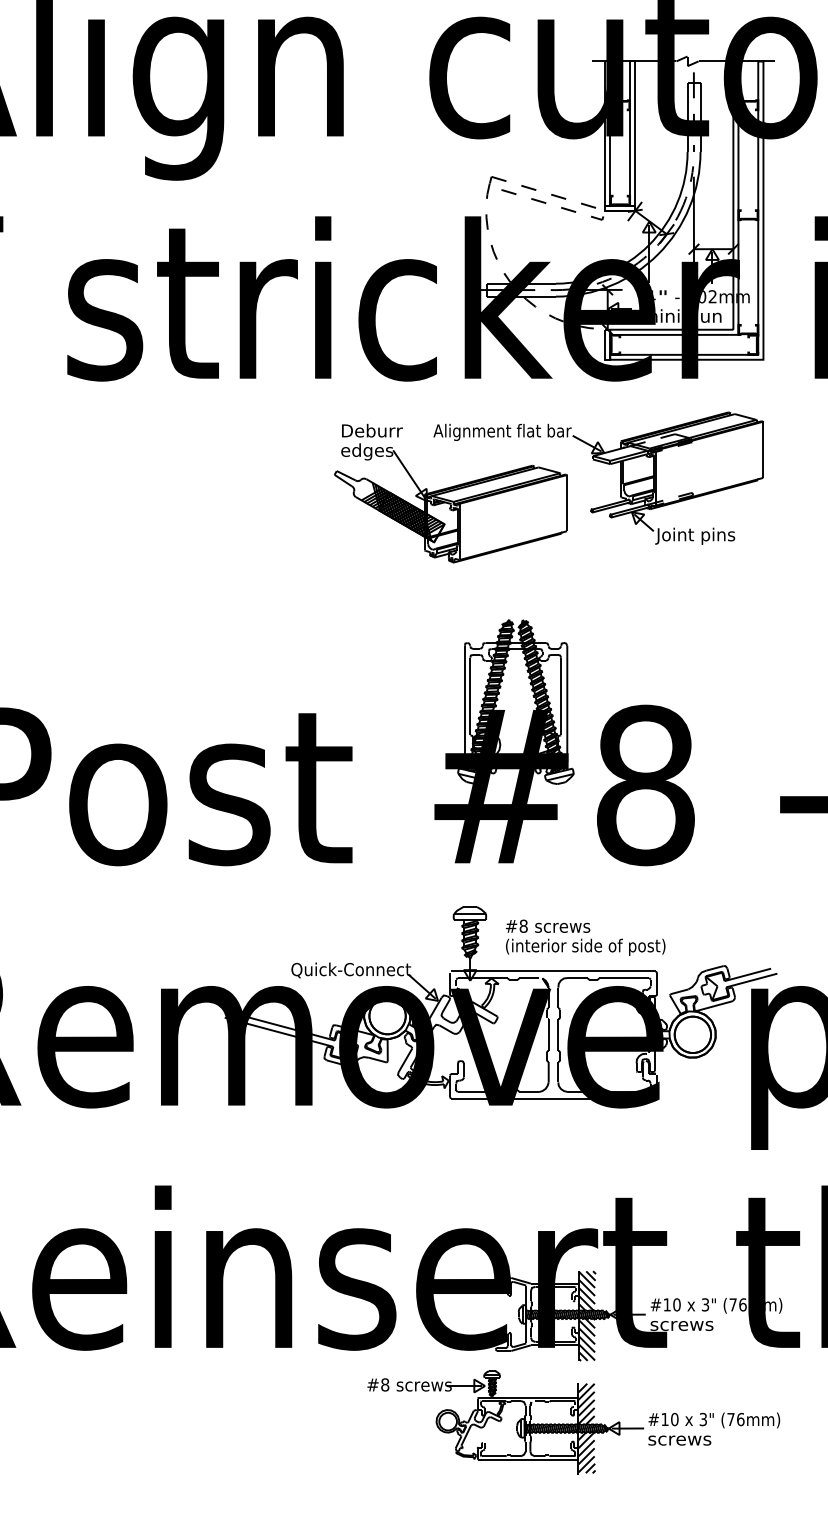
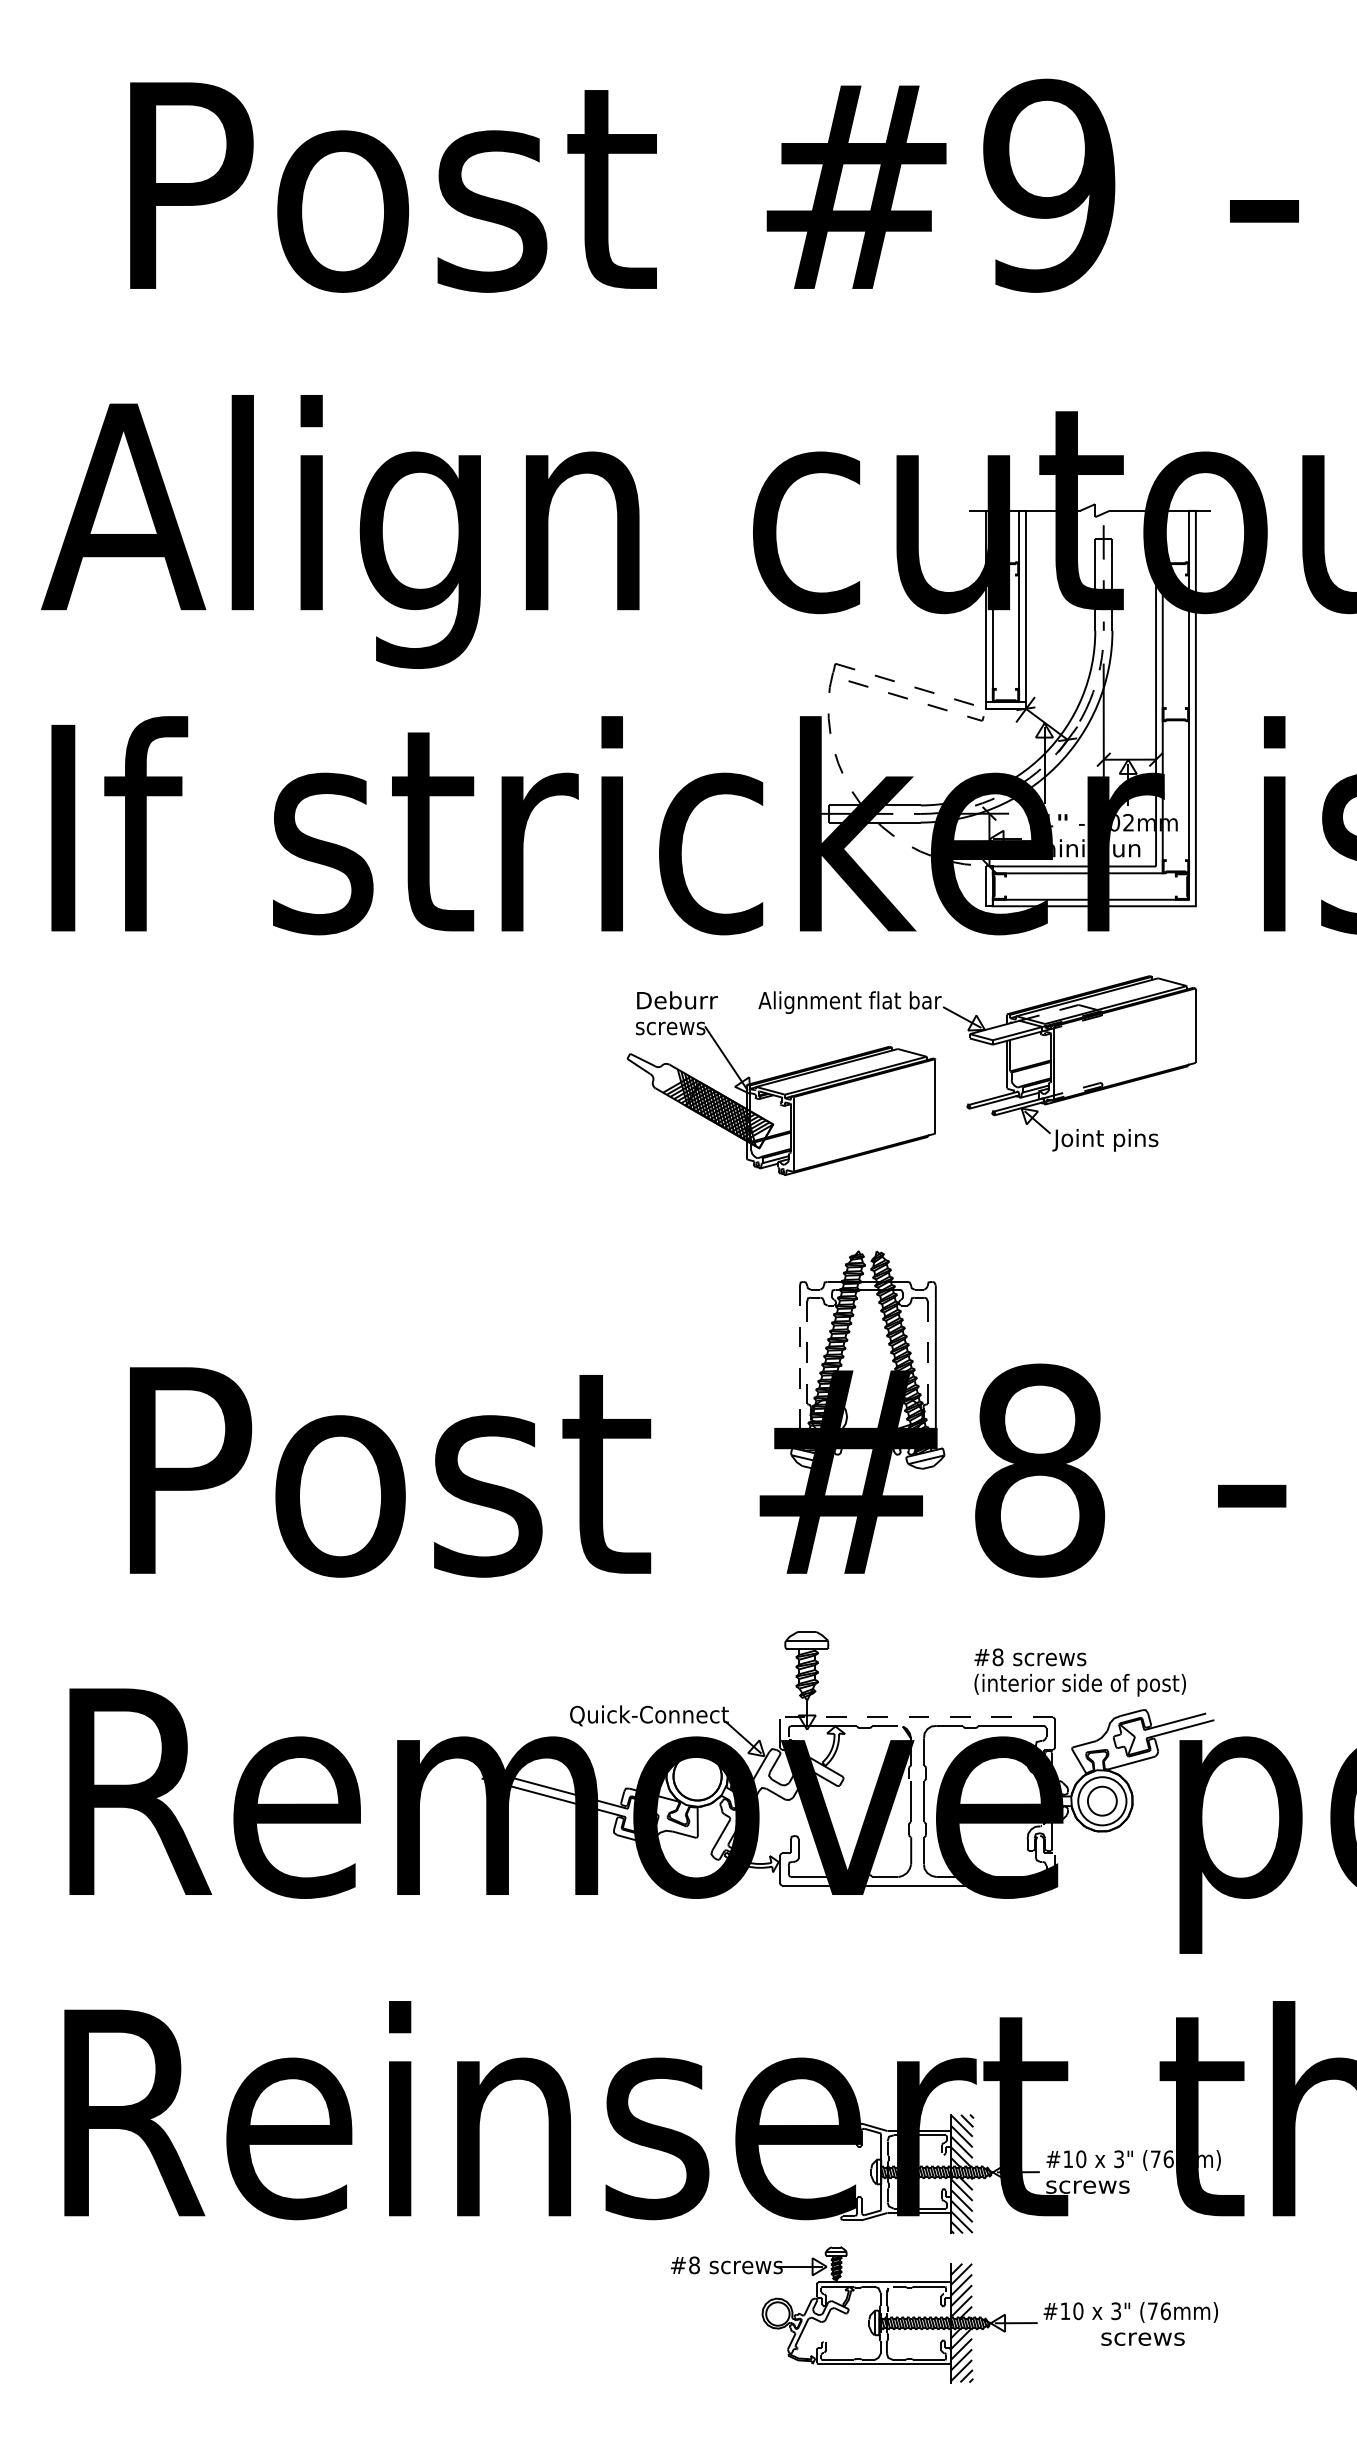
text: (367, 451) -> (670, 1028), edges -> screws
line: (470, 696) -> (807, 1352), solid -> dashed
line: (560, 696) -> (927, 1352), solid -> dashed
line: (465, 703) -> (800, 1362), solid -> dashed
text: (585, 937) -> (1079, 1672), moved
line: (553, 971) -> (917, 1717), solid -> dashed
circle: (693, 1035) -> (1102, 1801), size x0.6
text: (679, 1440) -> (1142, 2338), moved

